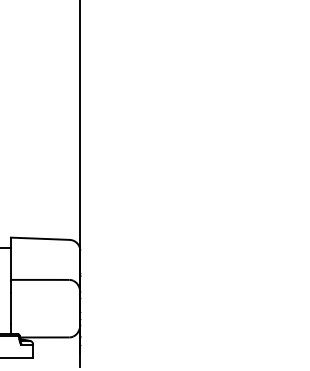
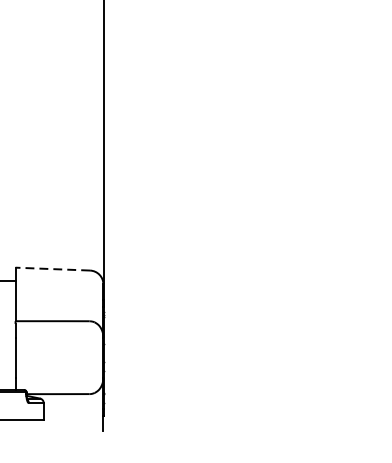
line: (39, 238) -> (51, 268), solid -> dashed

